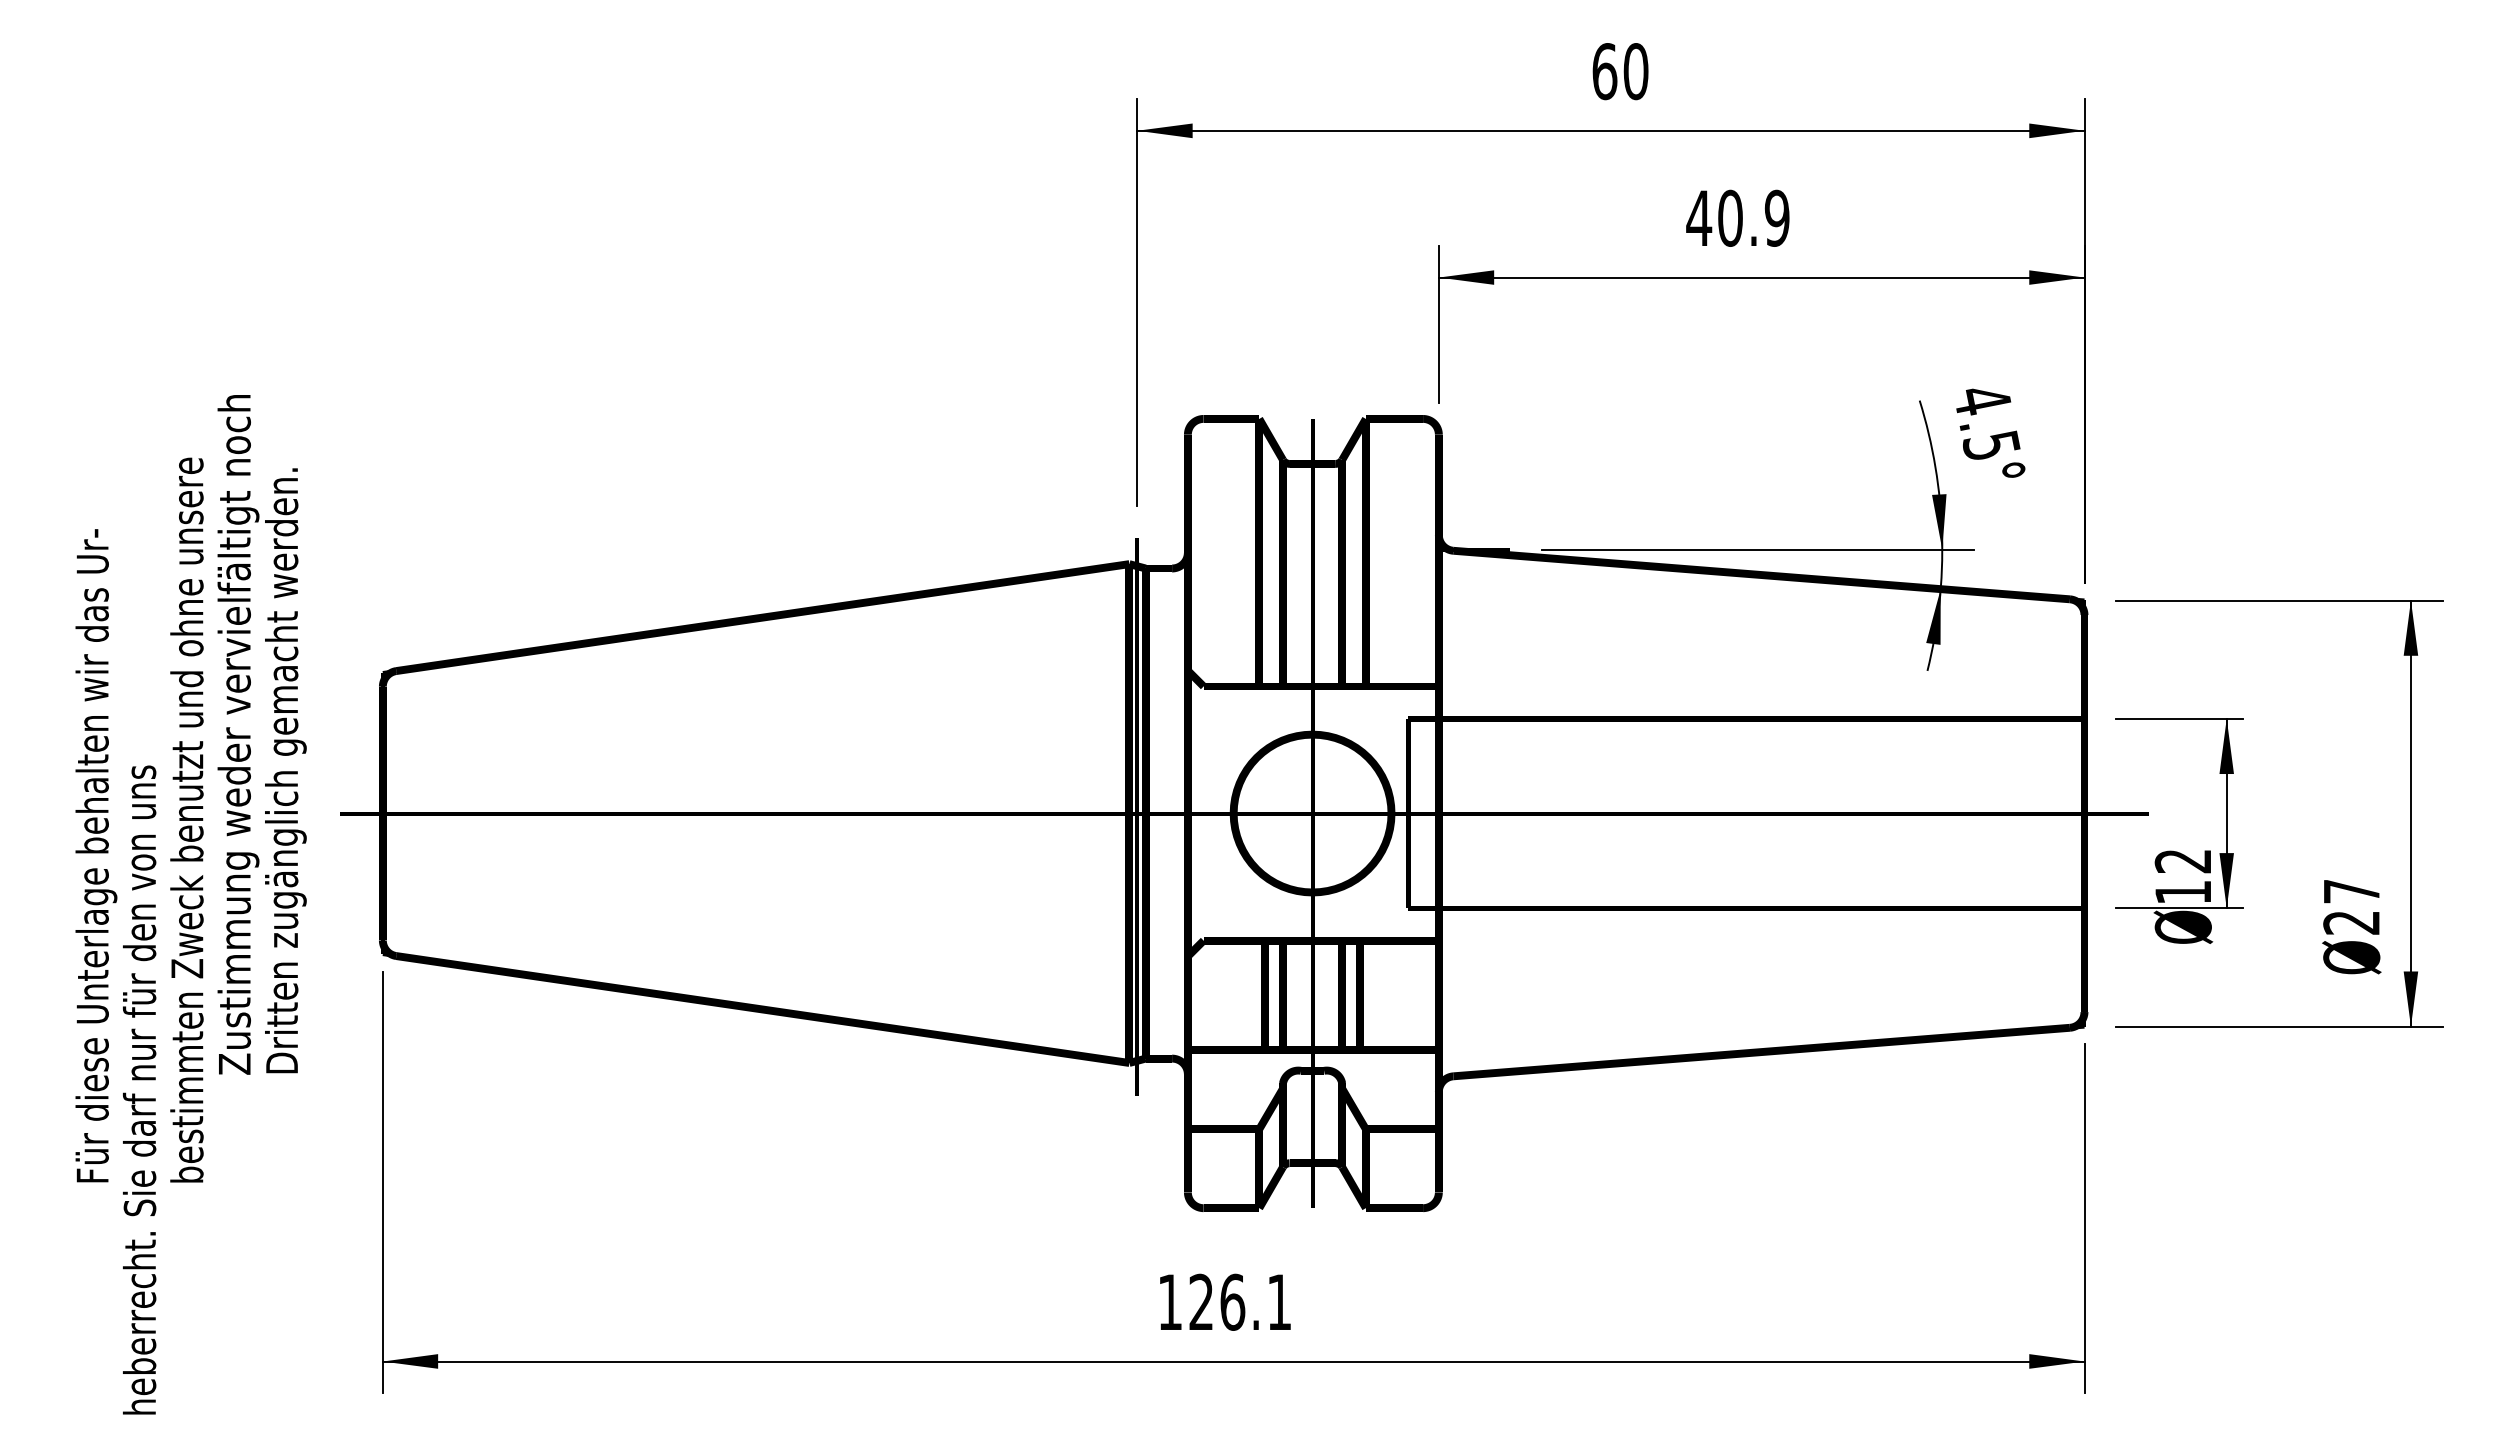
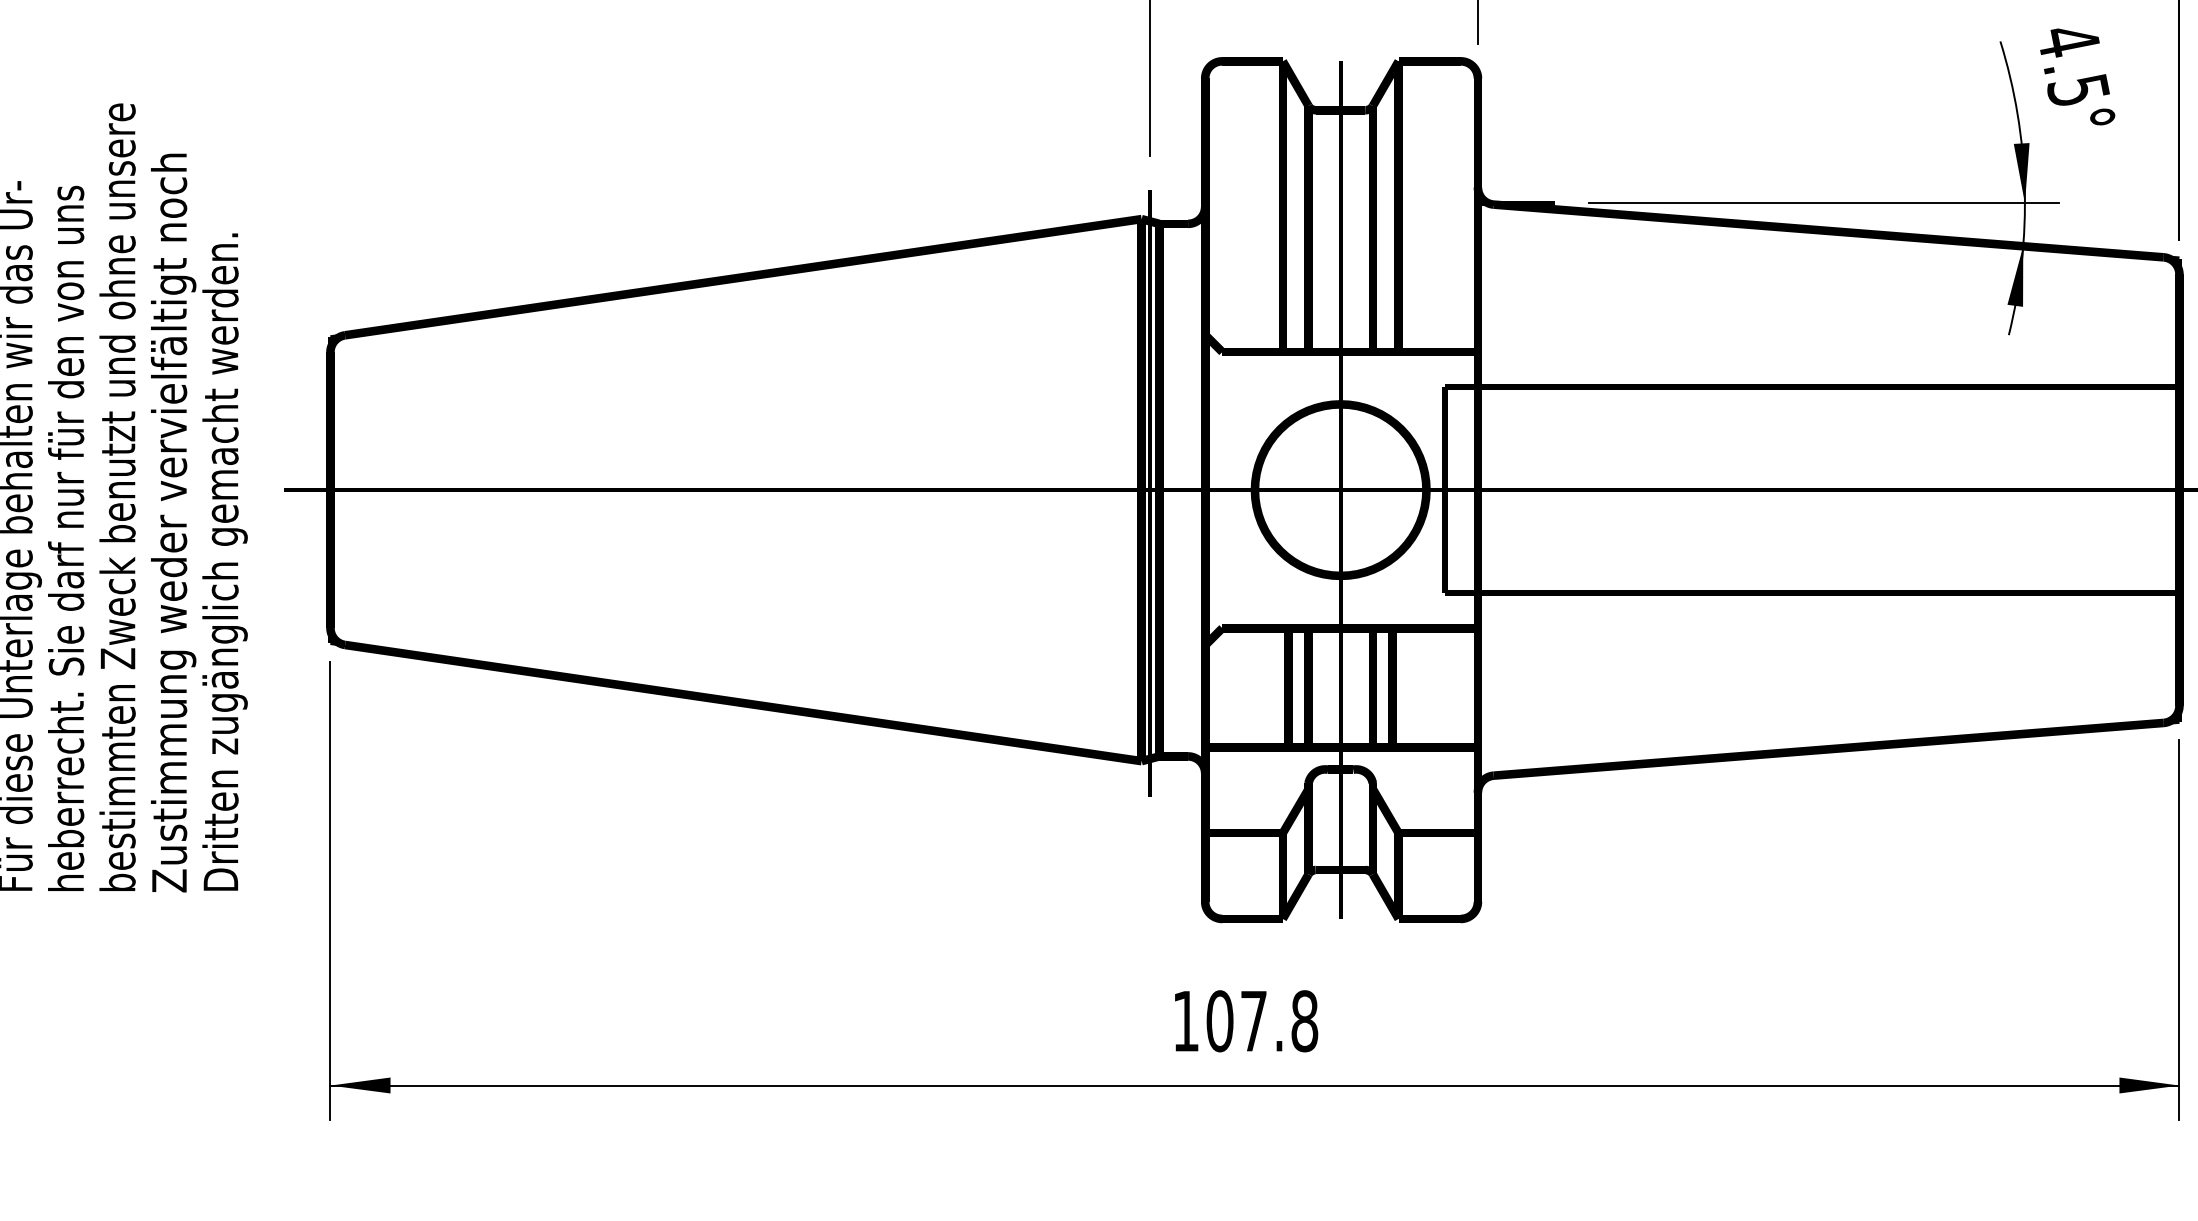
text: (261, 734) -> (198, 522), moved
text: (139, 1089) -> (66, 537), moved
text: (1240, 1301) -> (1262, 1020), 126.1 -> 107.8

